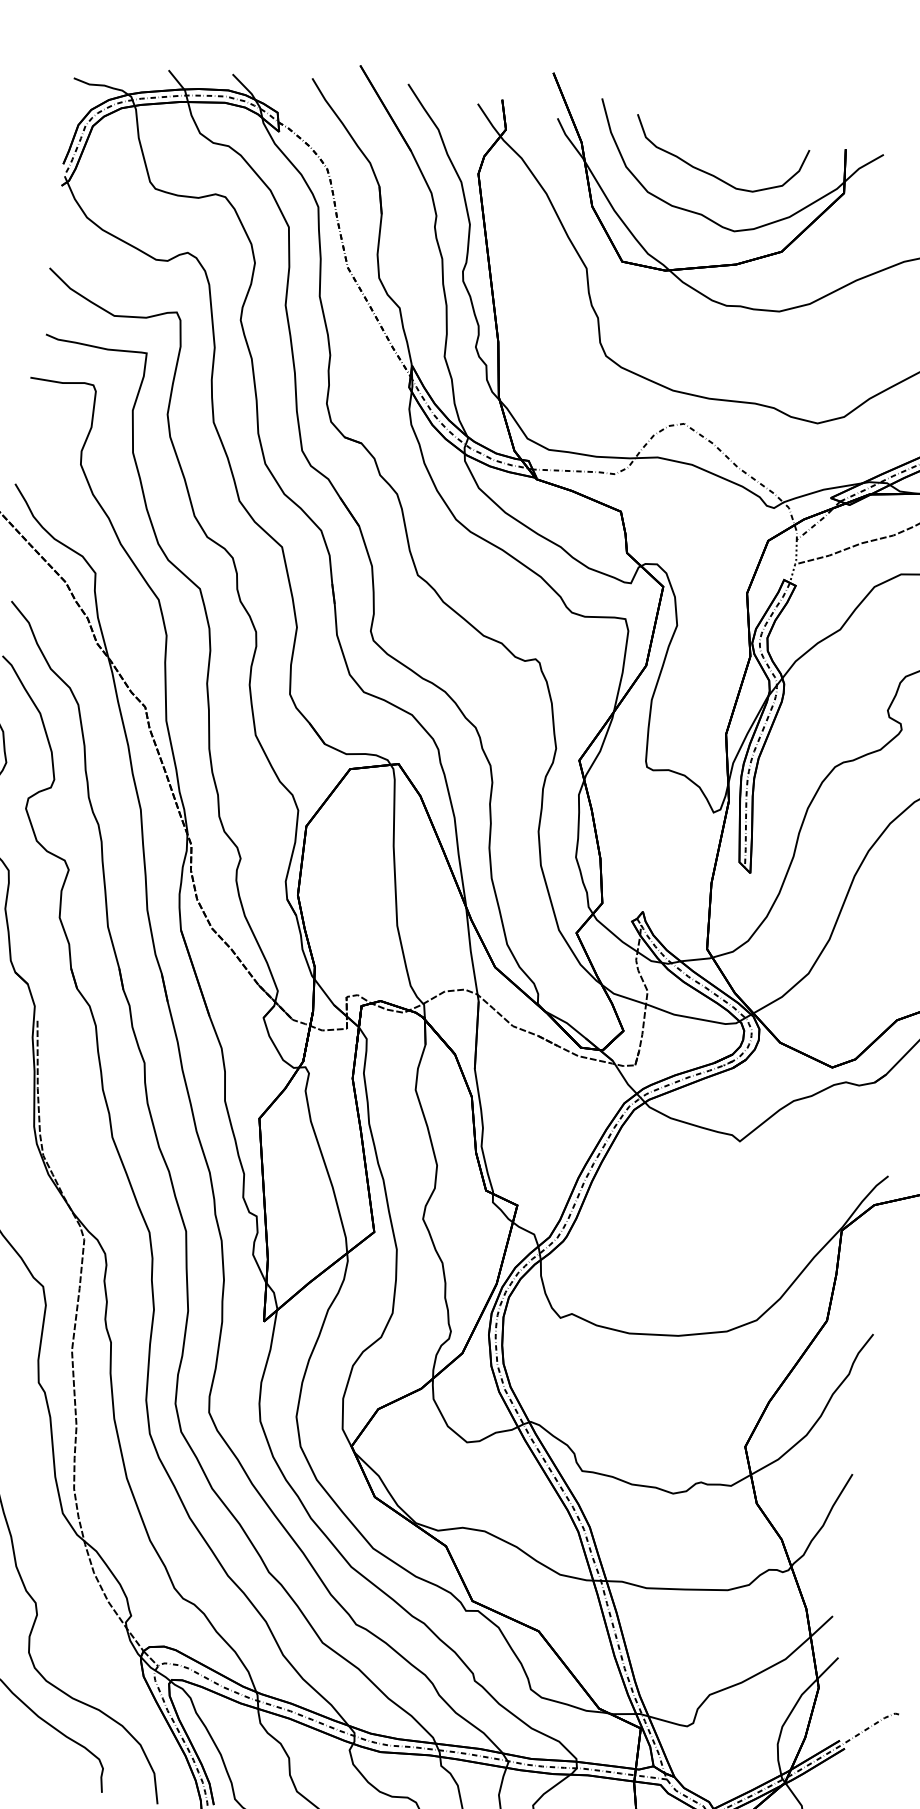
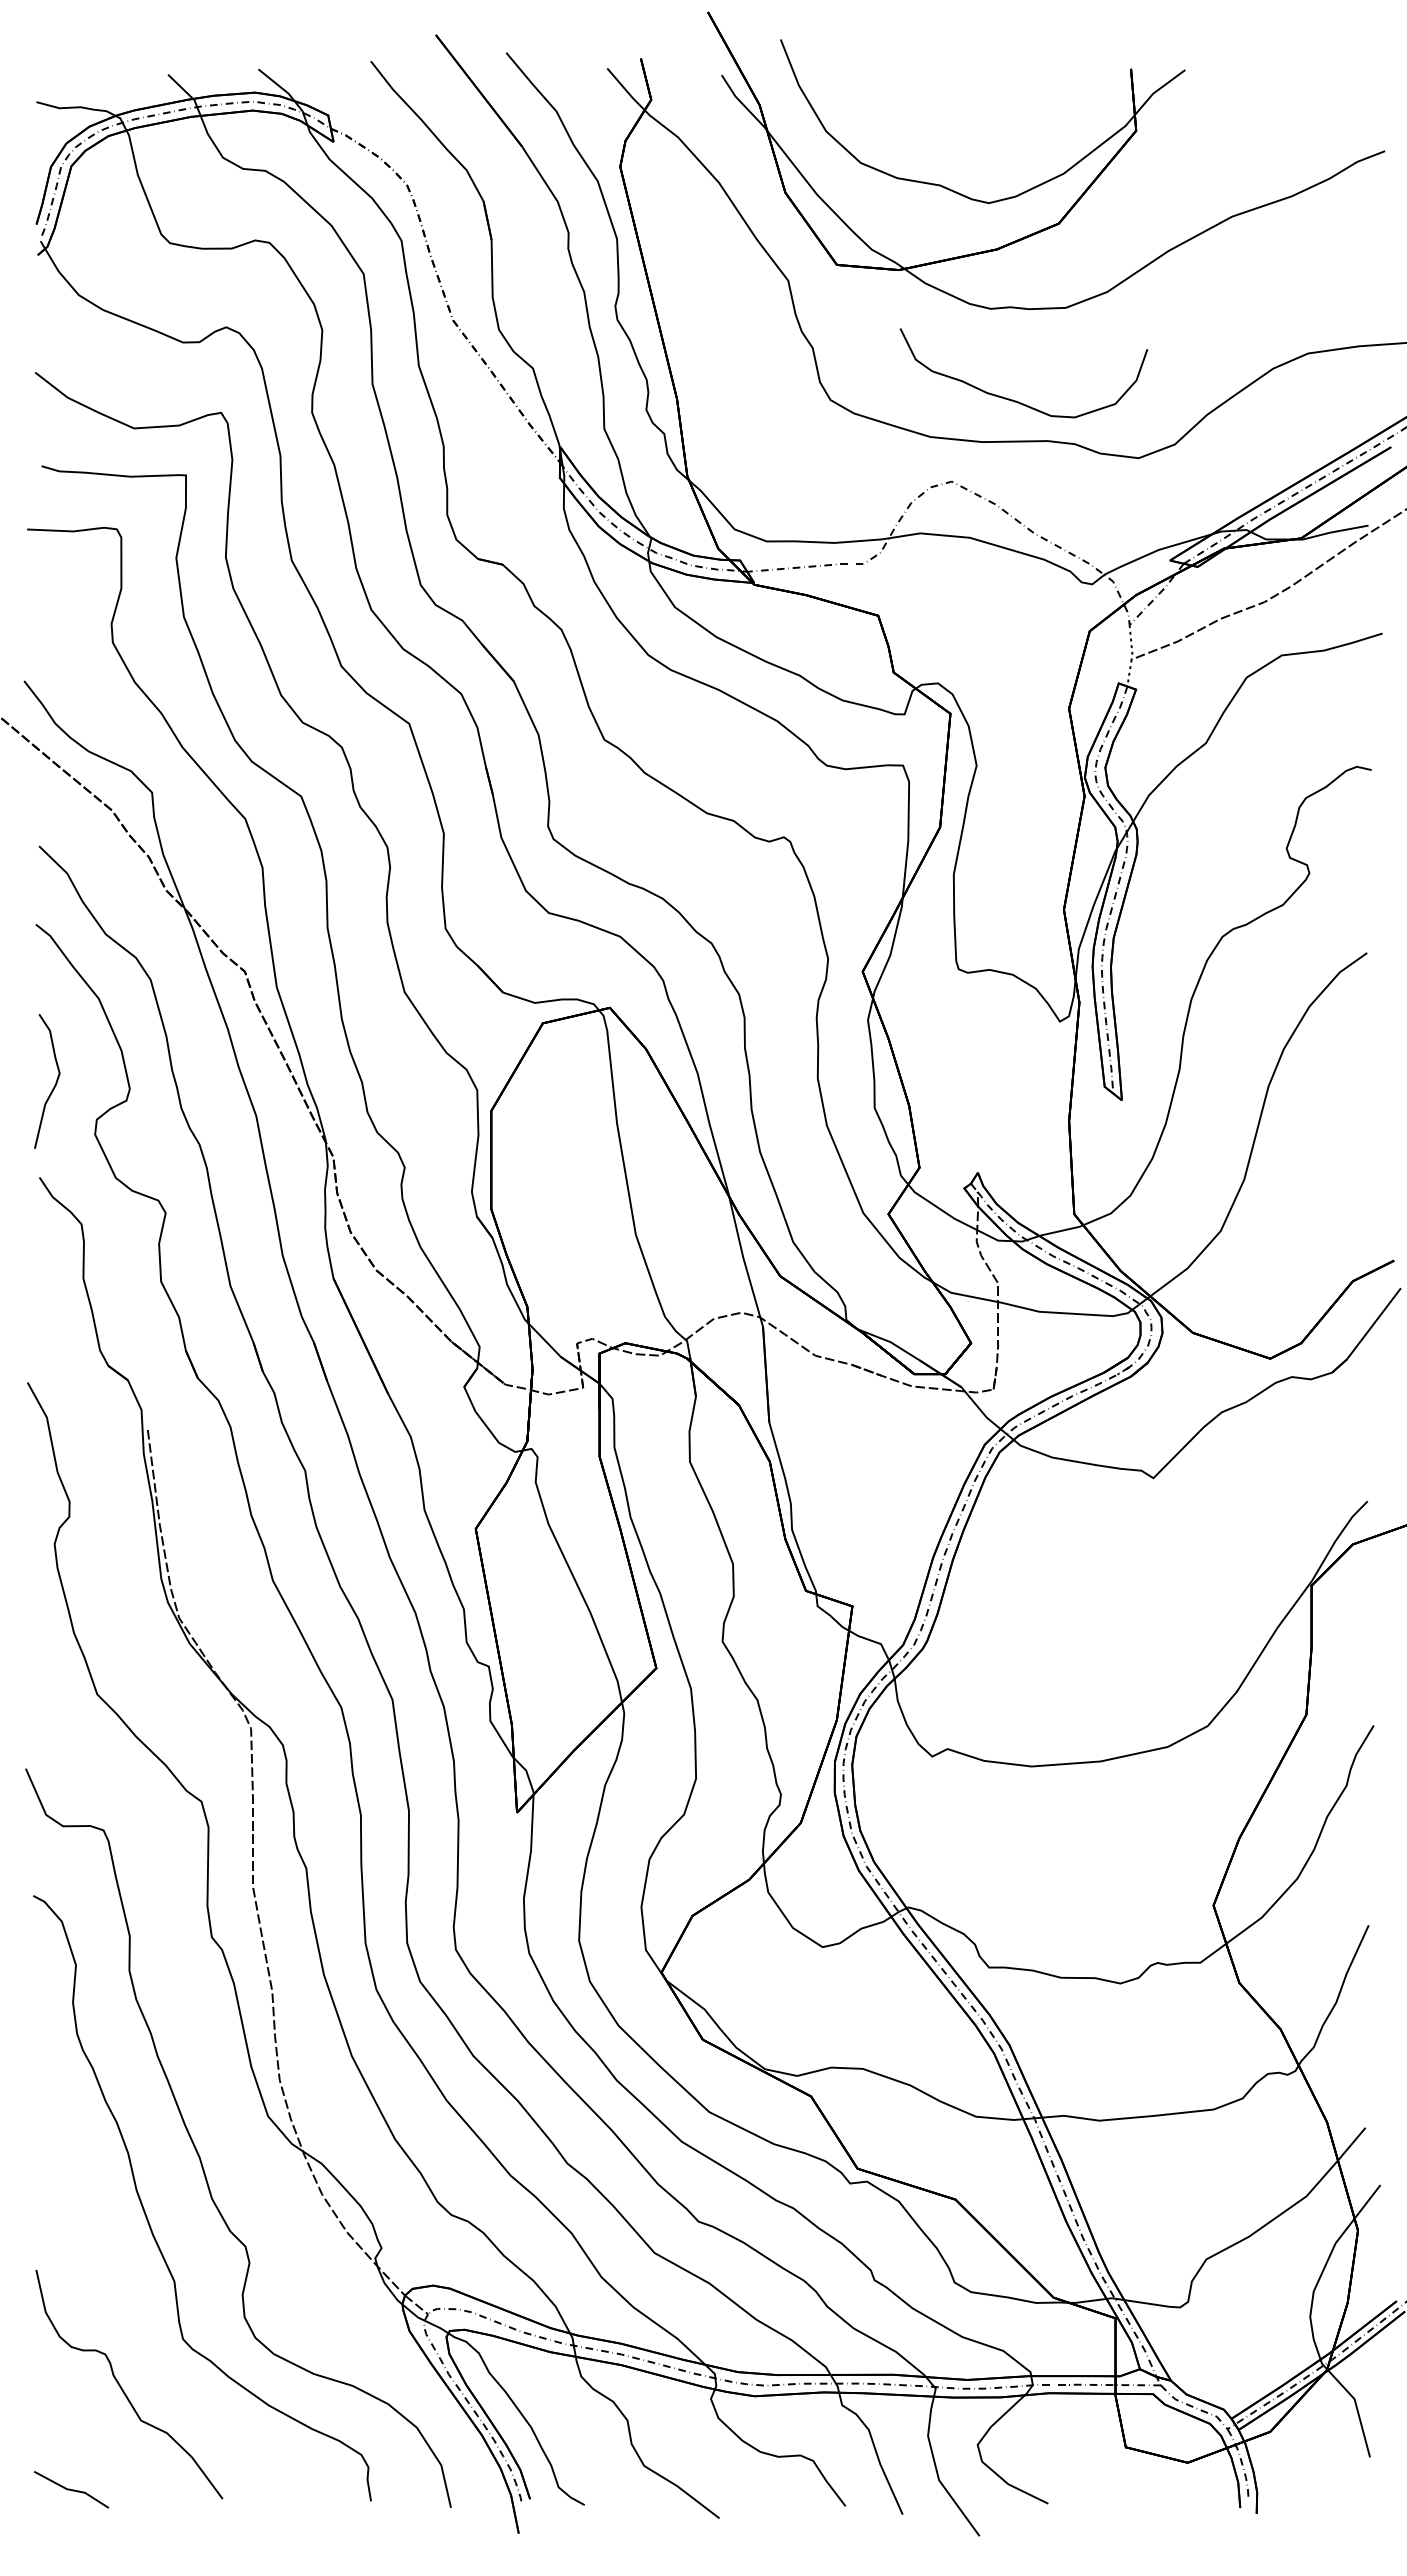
curve: (713, 174) -> (1016, 400), moved

